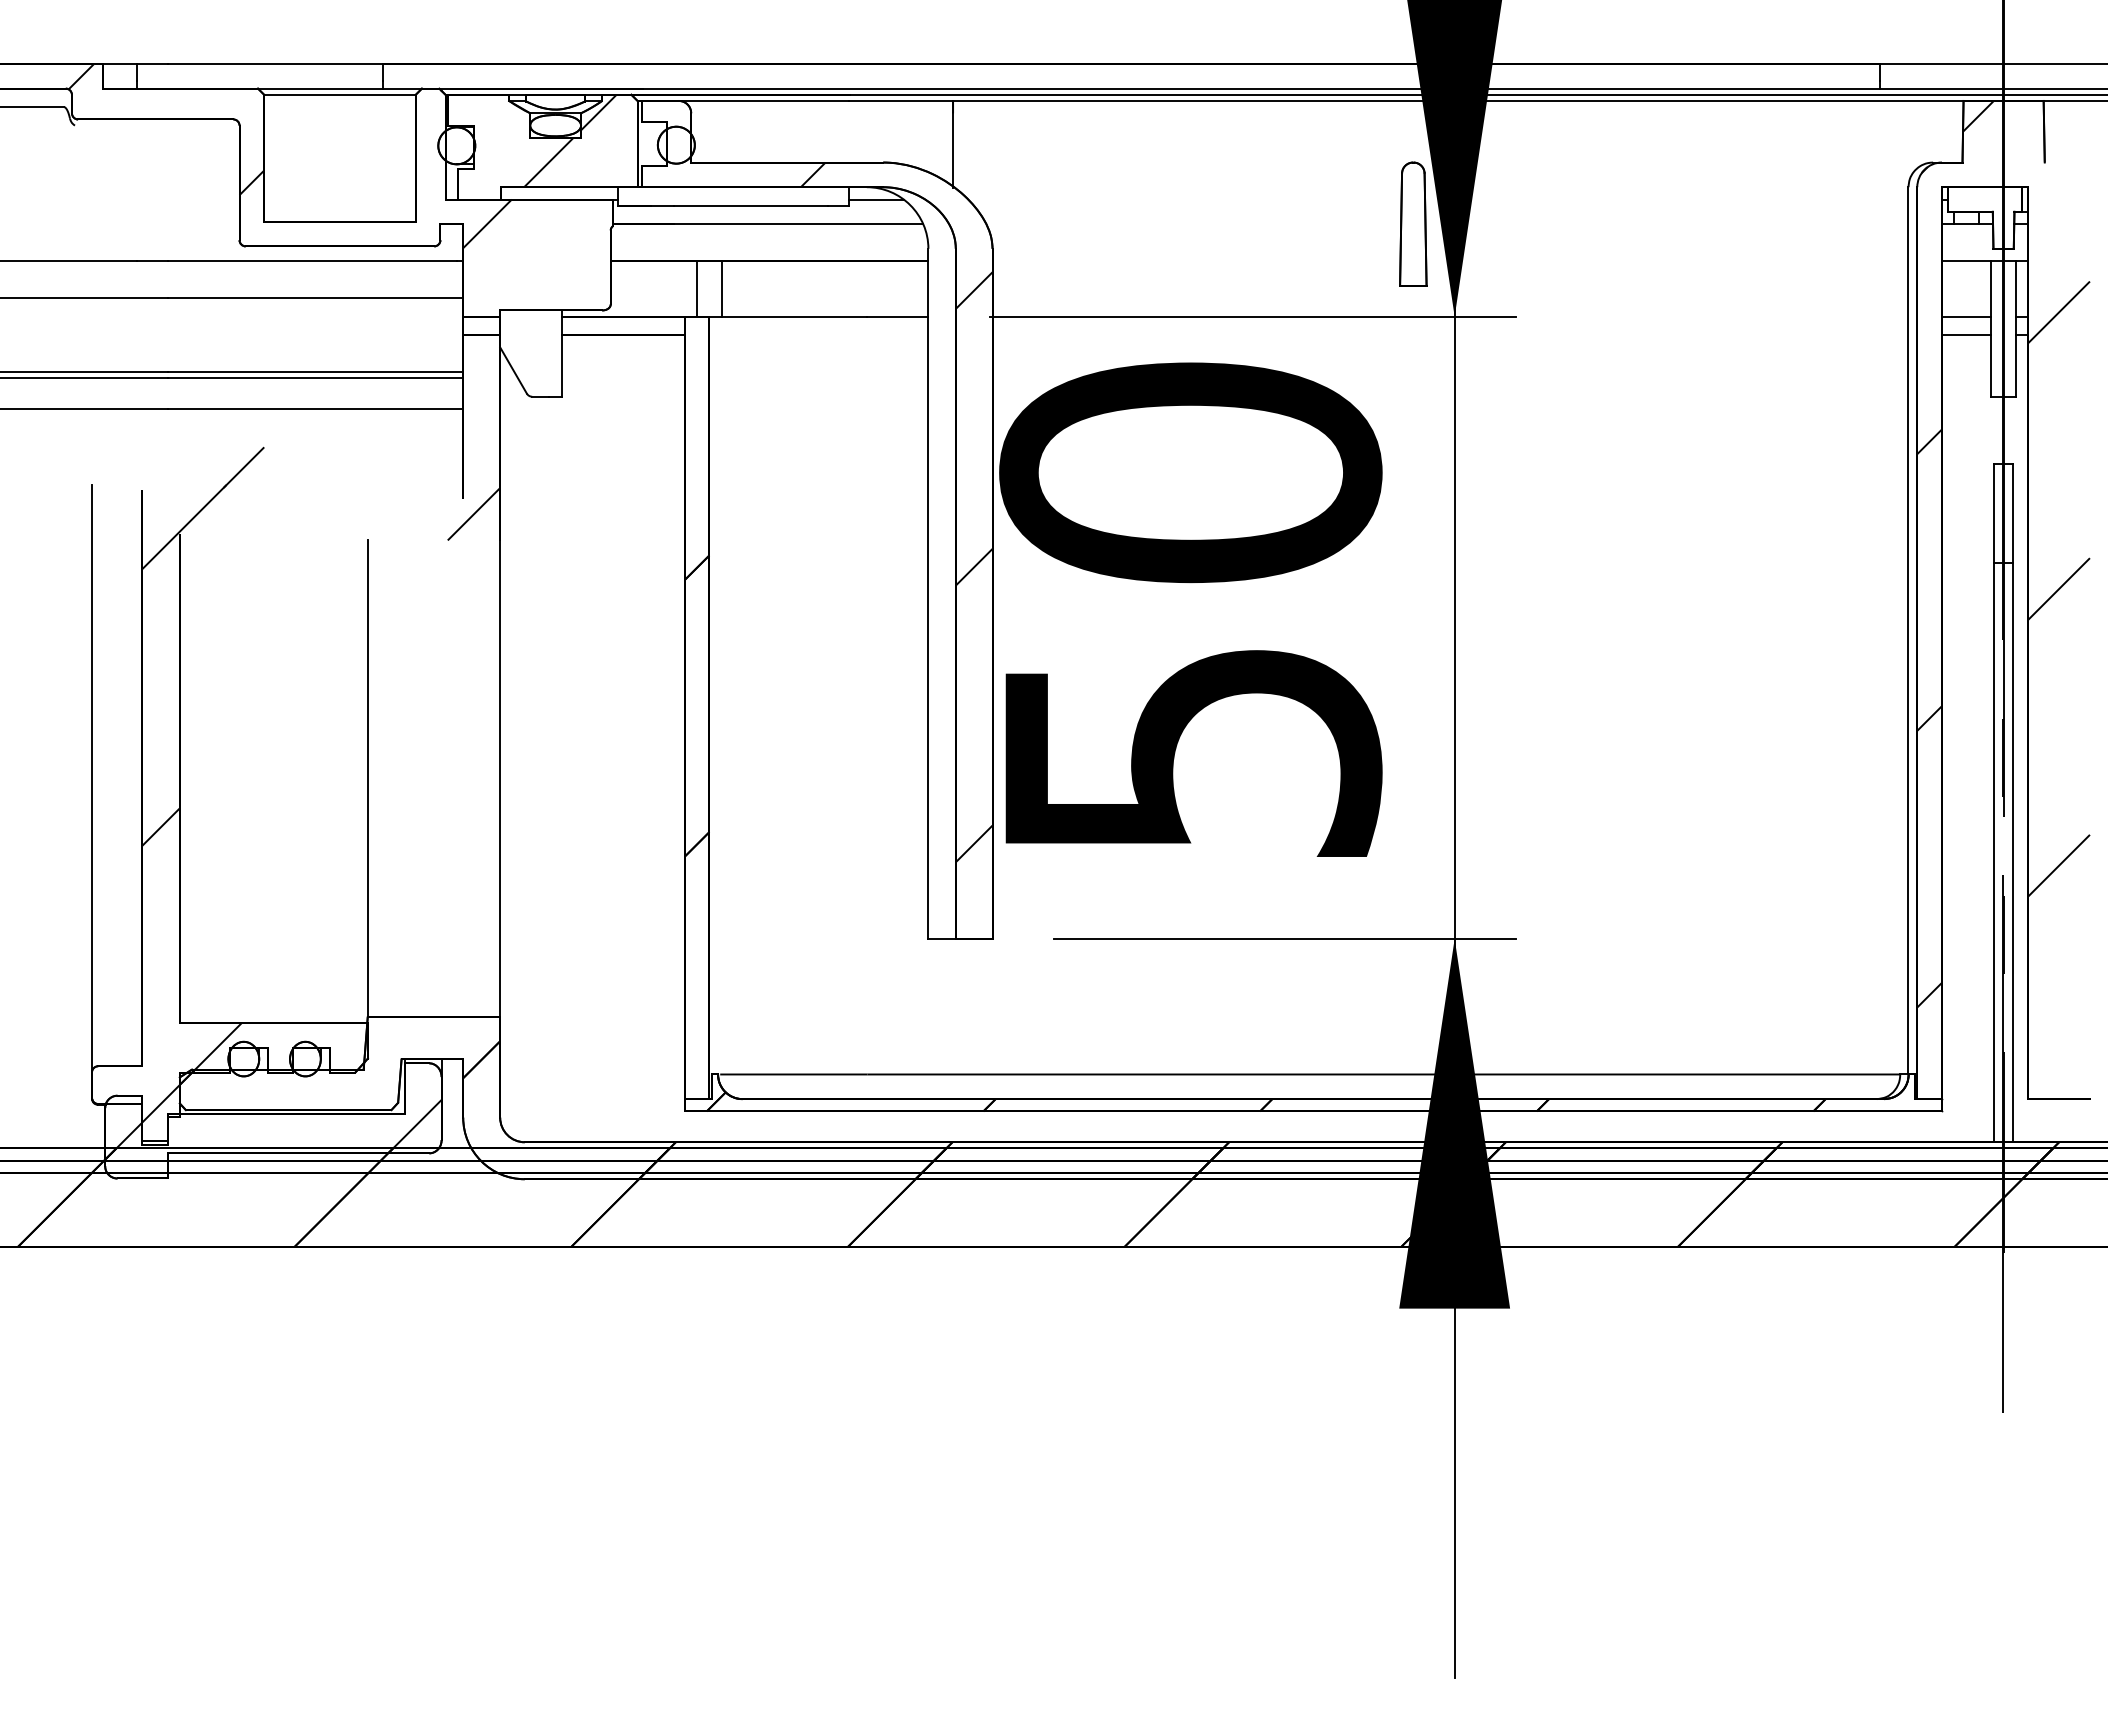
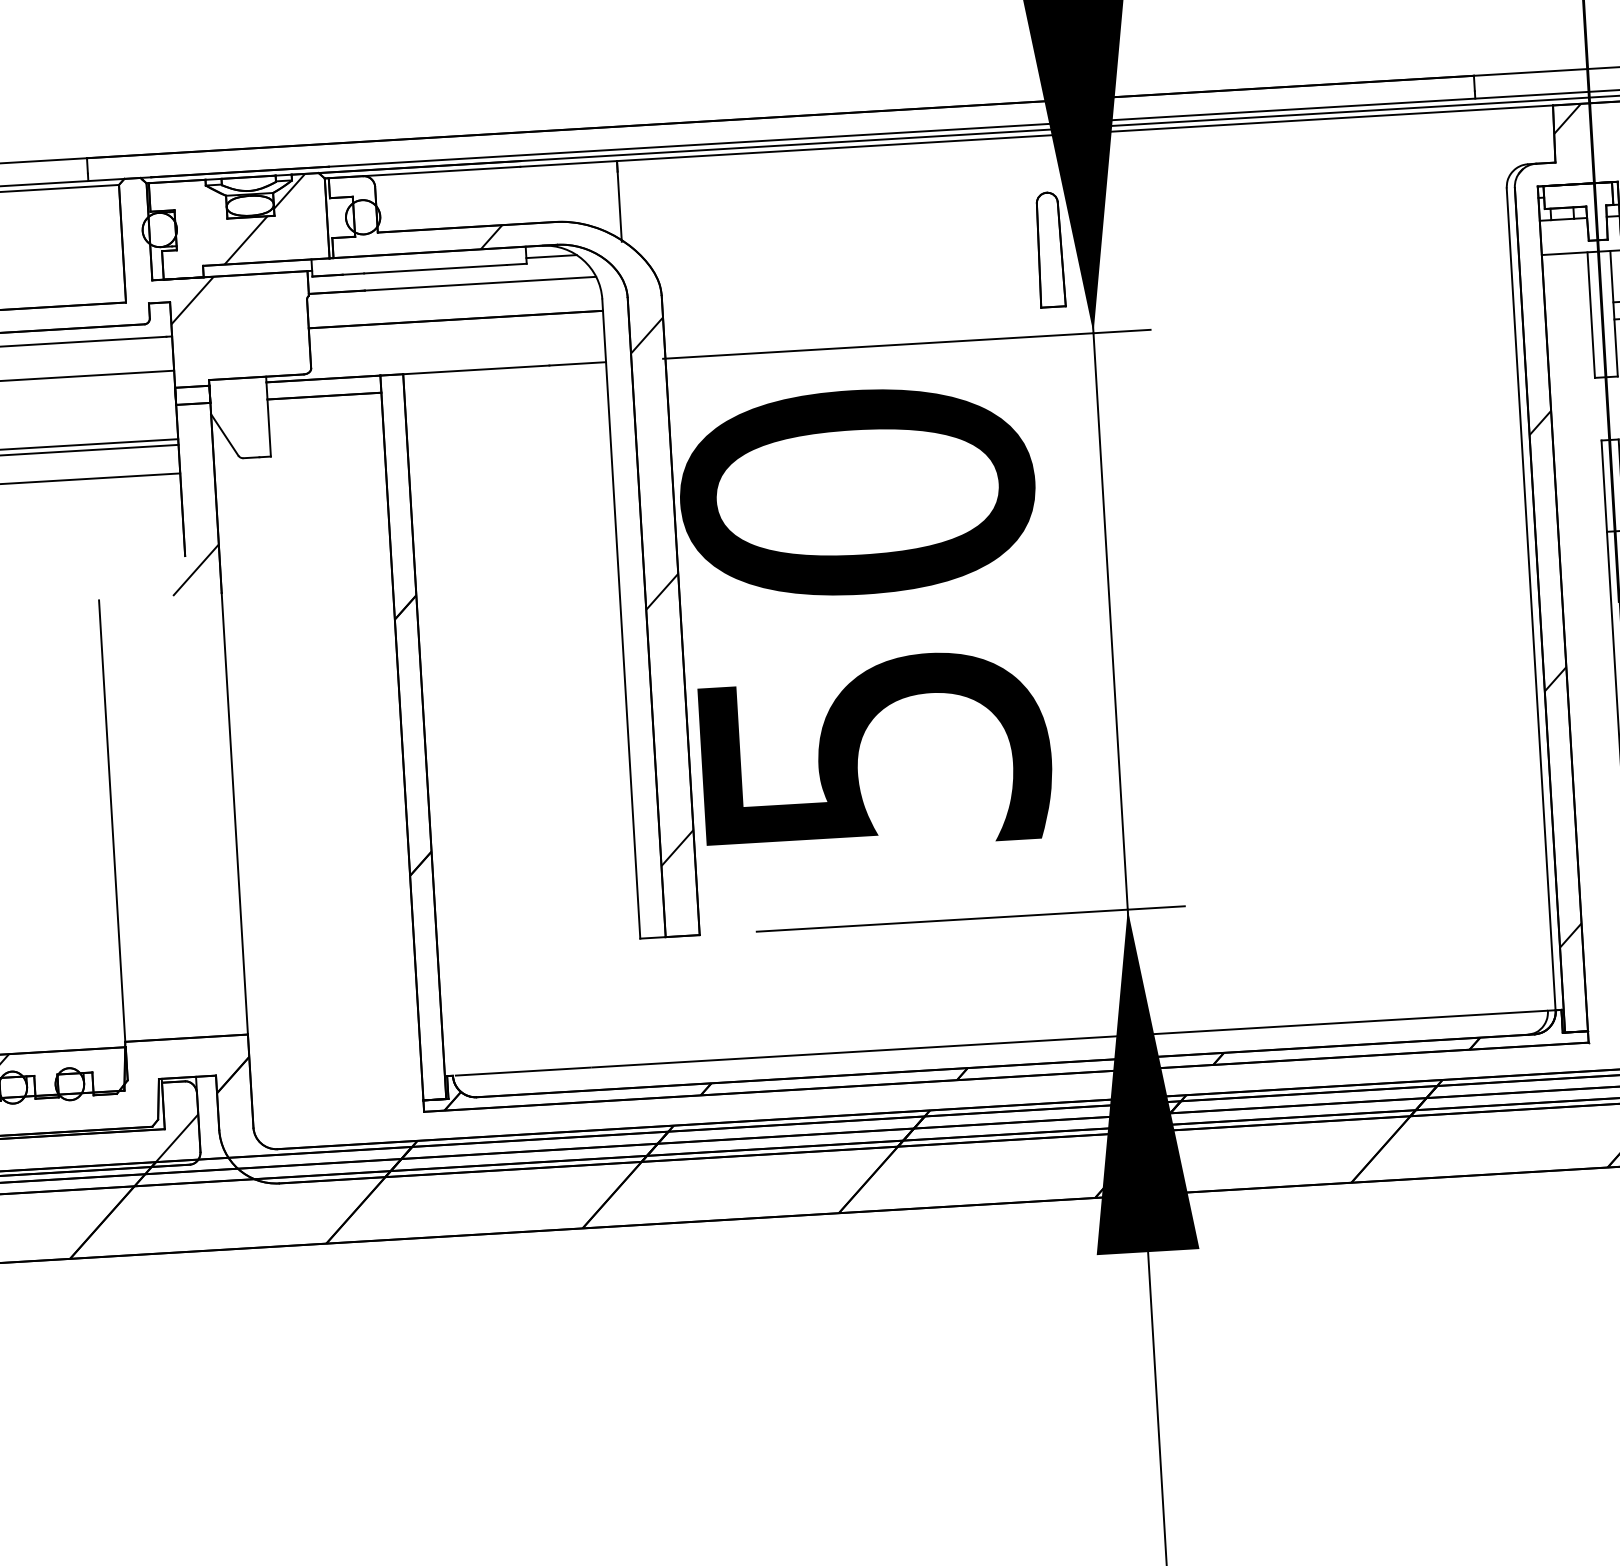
line: (697, 288) -> (390, 348), removed
line: (721, 288) -> (412, 347), removed
line: (1966, 316) -> (1567, 304), removed
line: (1966, 335) -> (1568, 322), removed

